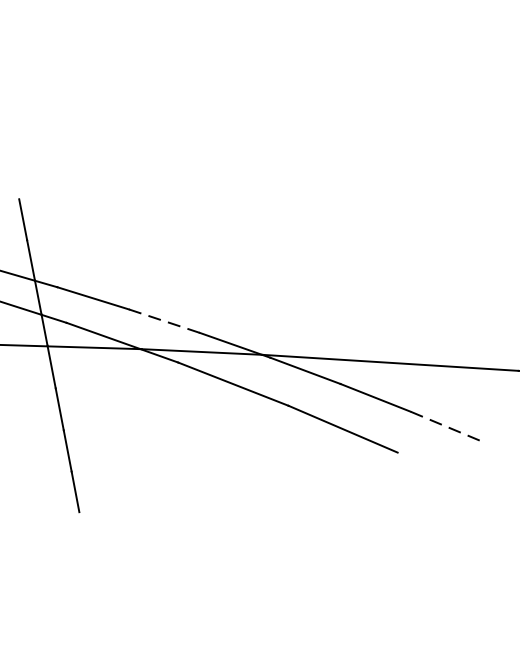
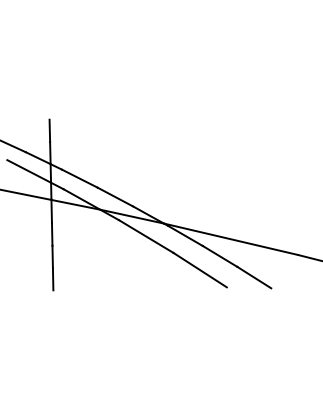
line: (162, 320) -> (114, 196), dashed -> solid
line: (443, 426) -> (253, 277), dashed -> solid

